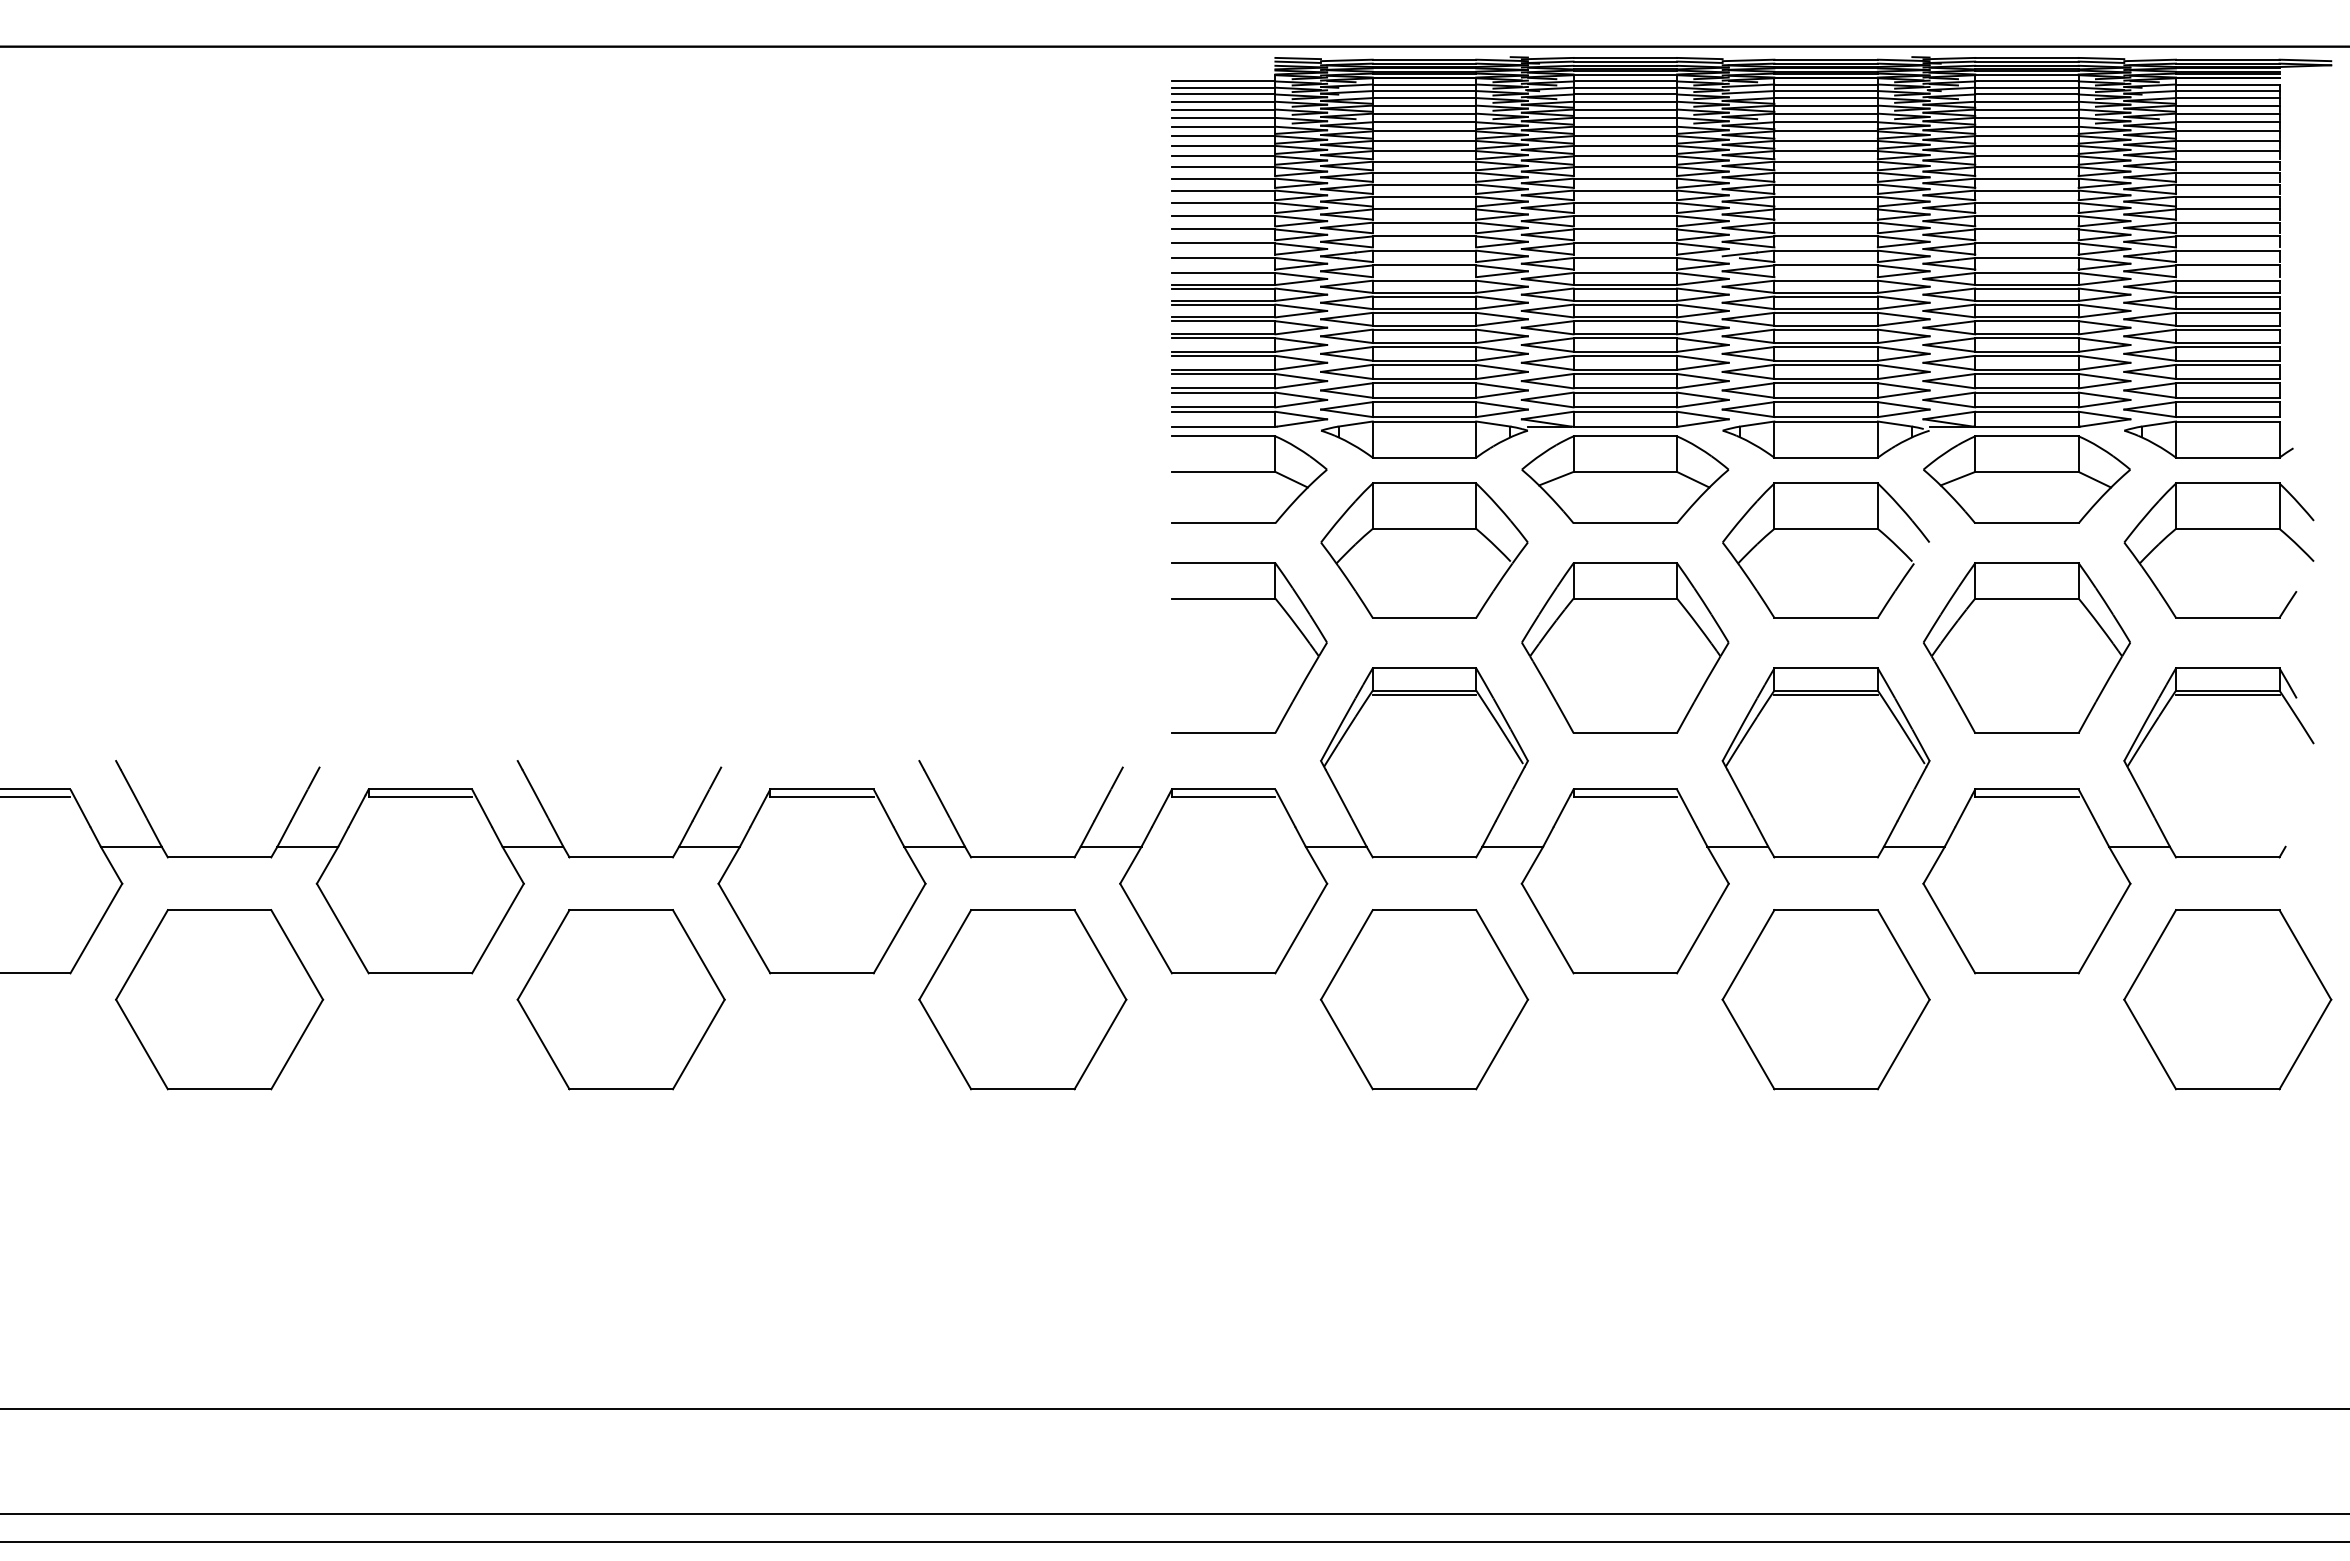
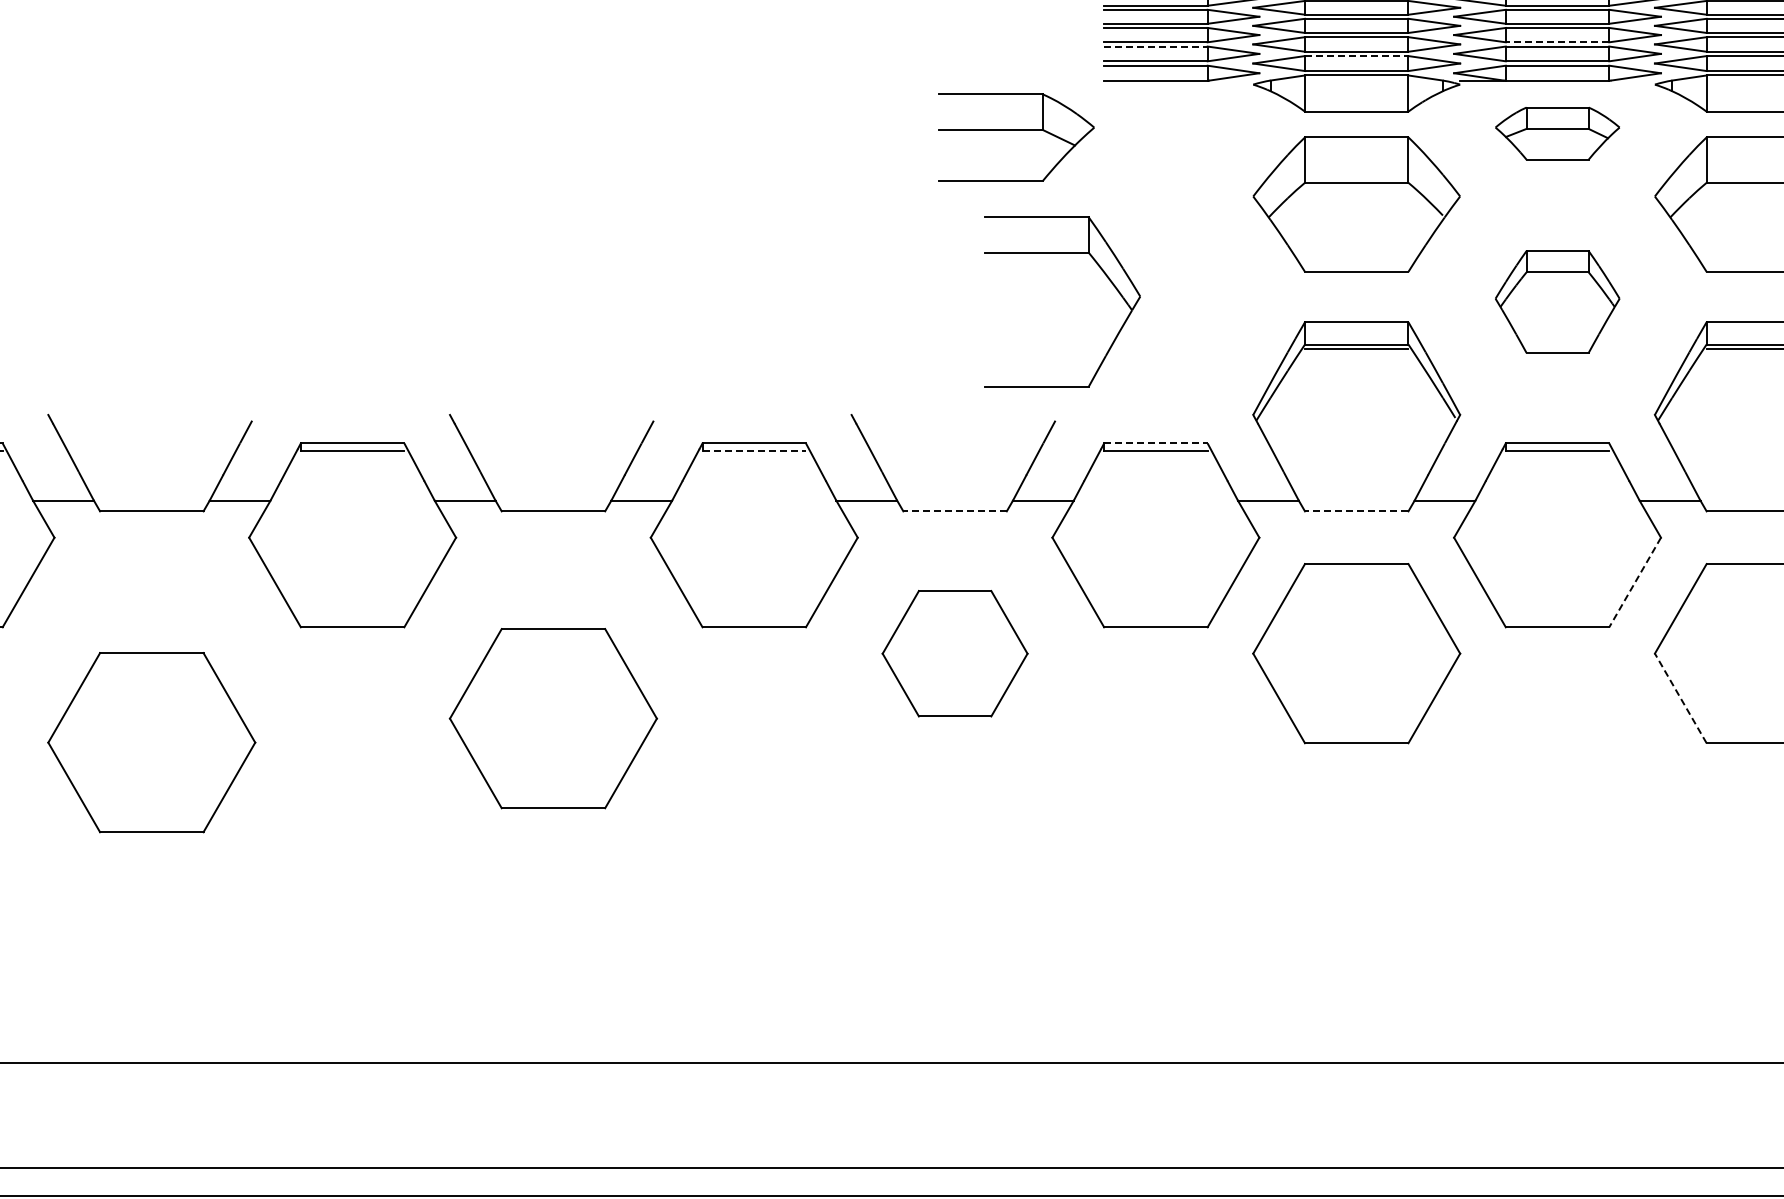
line: (1625, 388) -> (1557, 42), solid -> dashed
line: (1223, 392) -> (1155, 46), solid -> dashed
line: (1424, 402) -> (1356, 56), solid -> dashed
part: (1249, 472) -> (1016, 130), moved
part: (1625, 479) -> (1557, 133), size x0.6
part: (1249, 599) -> (1062, 253), moved
part: (1625, 647) -> (1557, 301), size x0.6
line: (1223, 789) -> (1155, 443), solid -> dashed
line: (822, 796) -> (754, 450), solid -> dashed
line: (1022, 857) -> (954, 511), solid -> dashed
line: (1424, 857) -> (1356, 511), solid -> dashed
line: (1702, 928) -> (1634, 582), solid -> dashed
part: (219, 999) -> (151, 742), moved
part: (620, 999) -> (552, 718), moved
part: (1022, 999) -> (954, 653), size x0.7
line: (1748, 1044) -> (1680, 698), solid -> dashed

